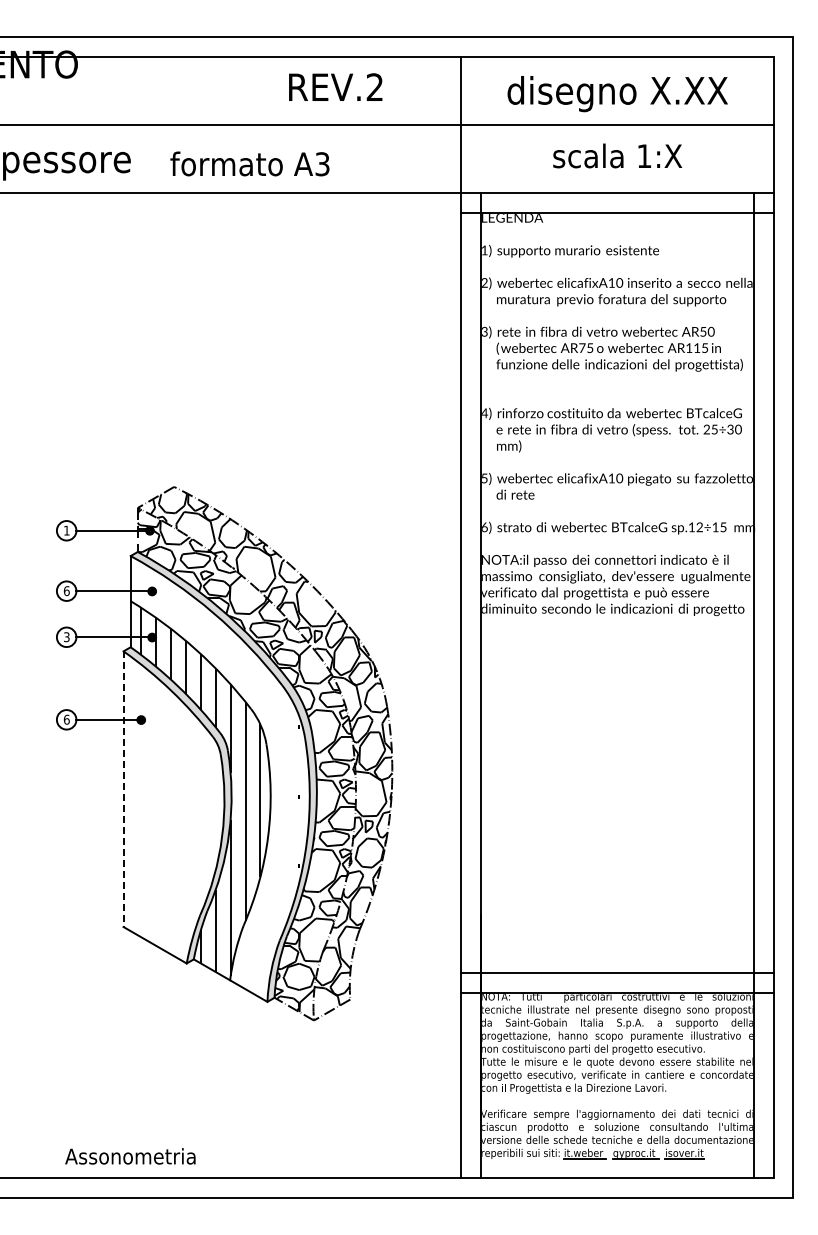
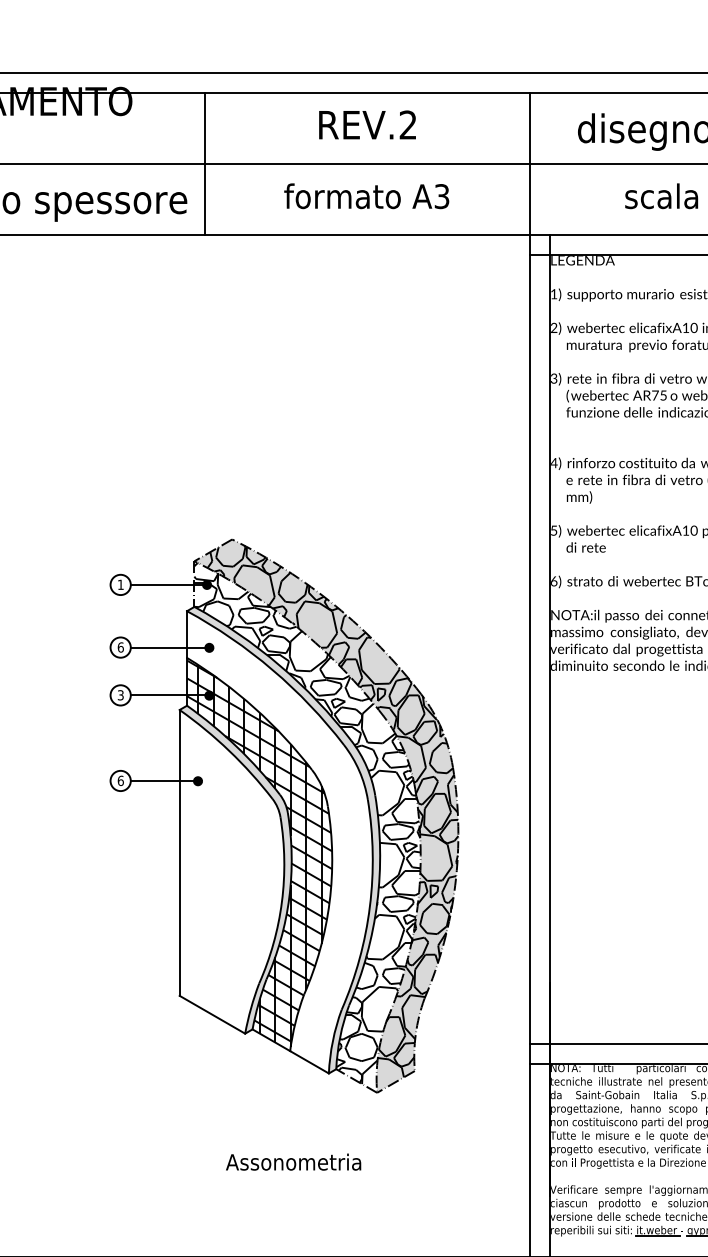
text: (335, 86) -> (367, 124), moved
line: (148, 124) -> (205, 163), added
text: (249, 163) -> (366, 195), moved
fill: (264, 753) -> (325, 815), added
hatch: (200, 787) -> (259, 851), added
line: (123, 789) -> (179, 853), dashed -> solid
text: (130, 1156) -> (293, 1162), moved

